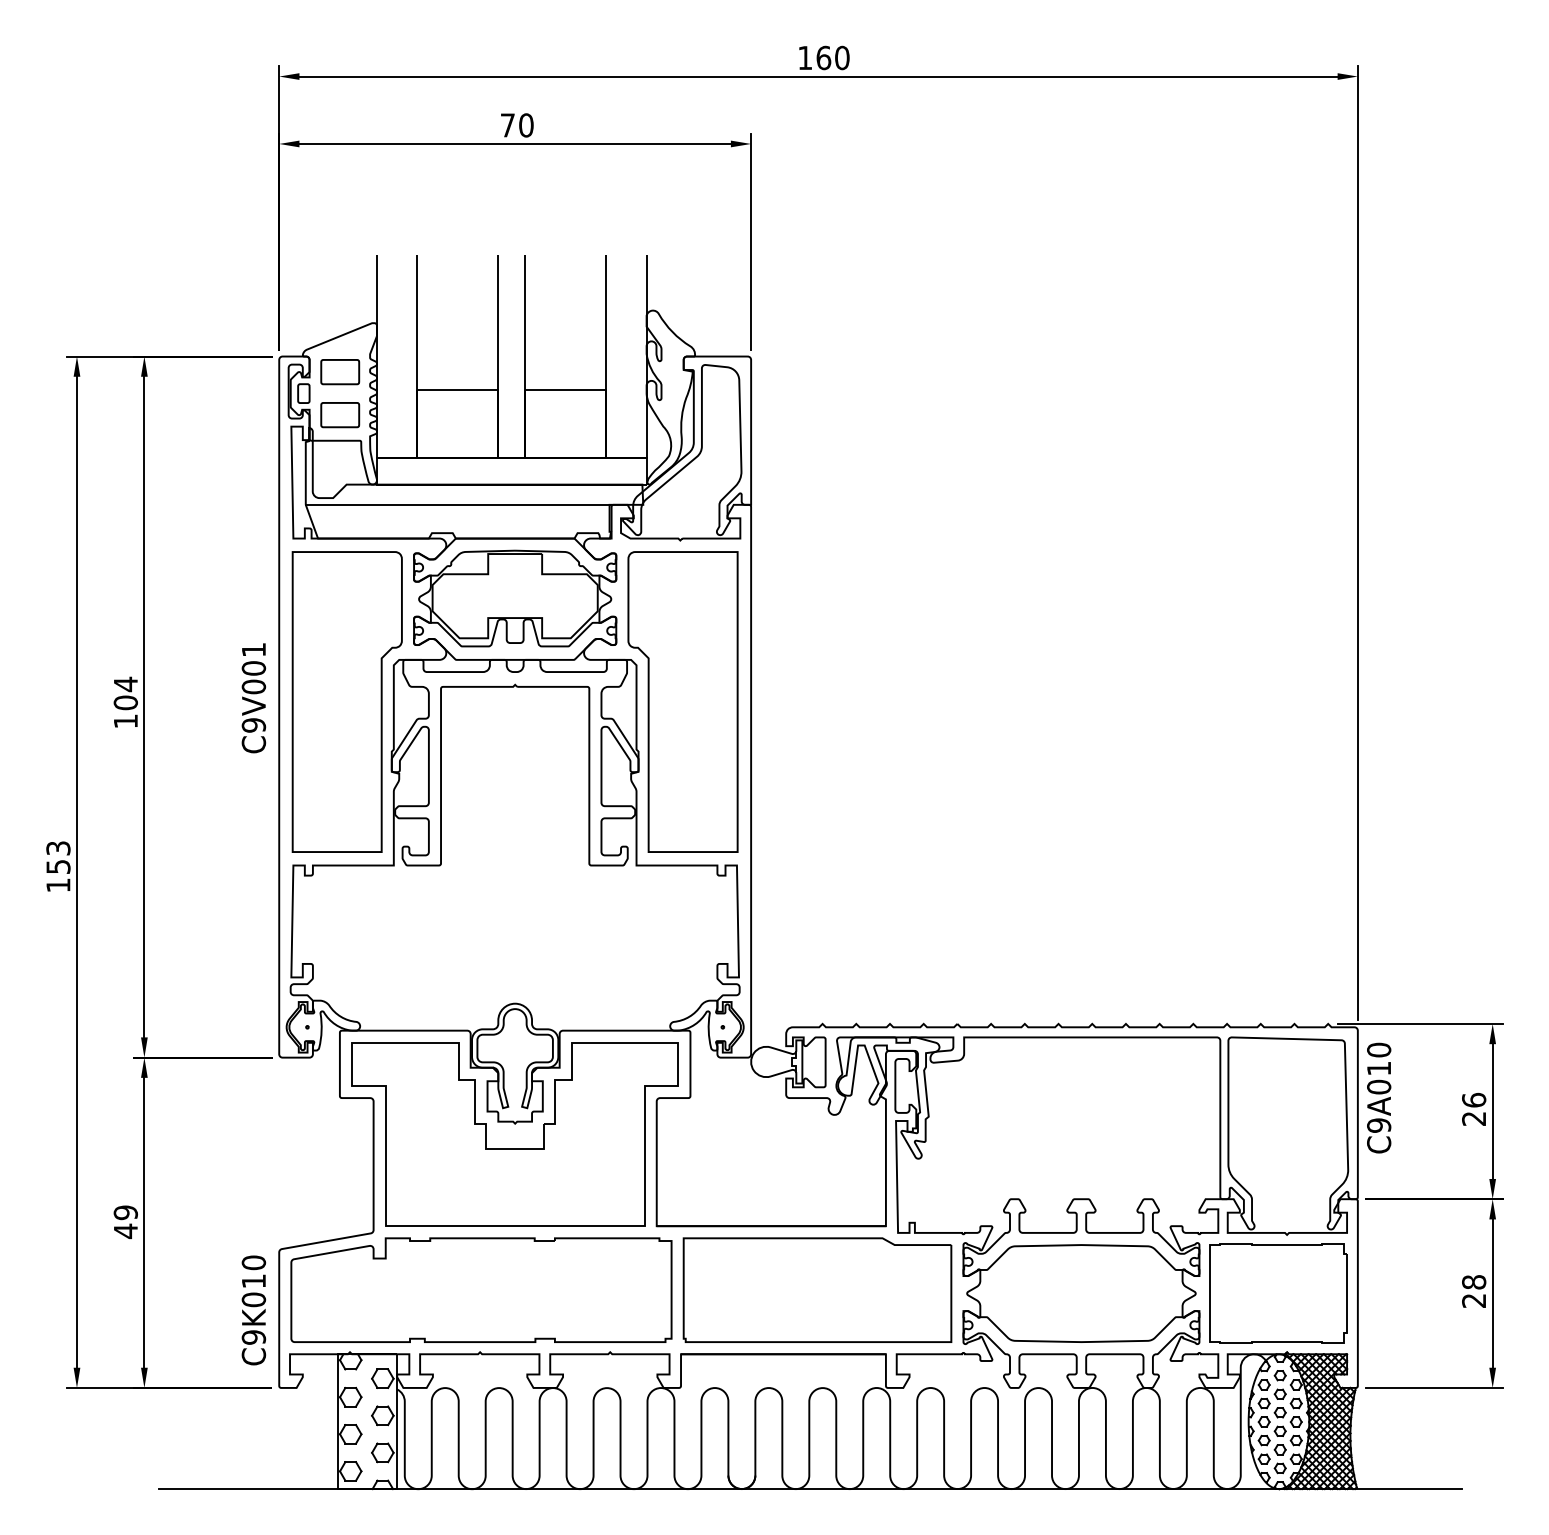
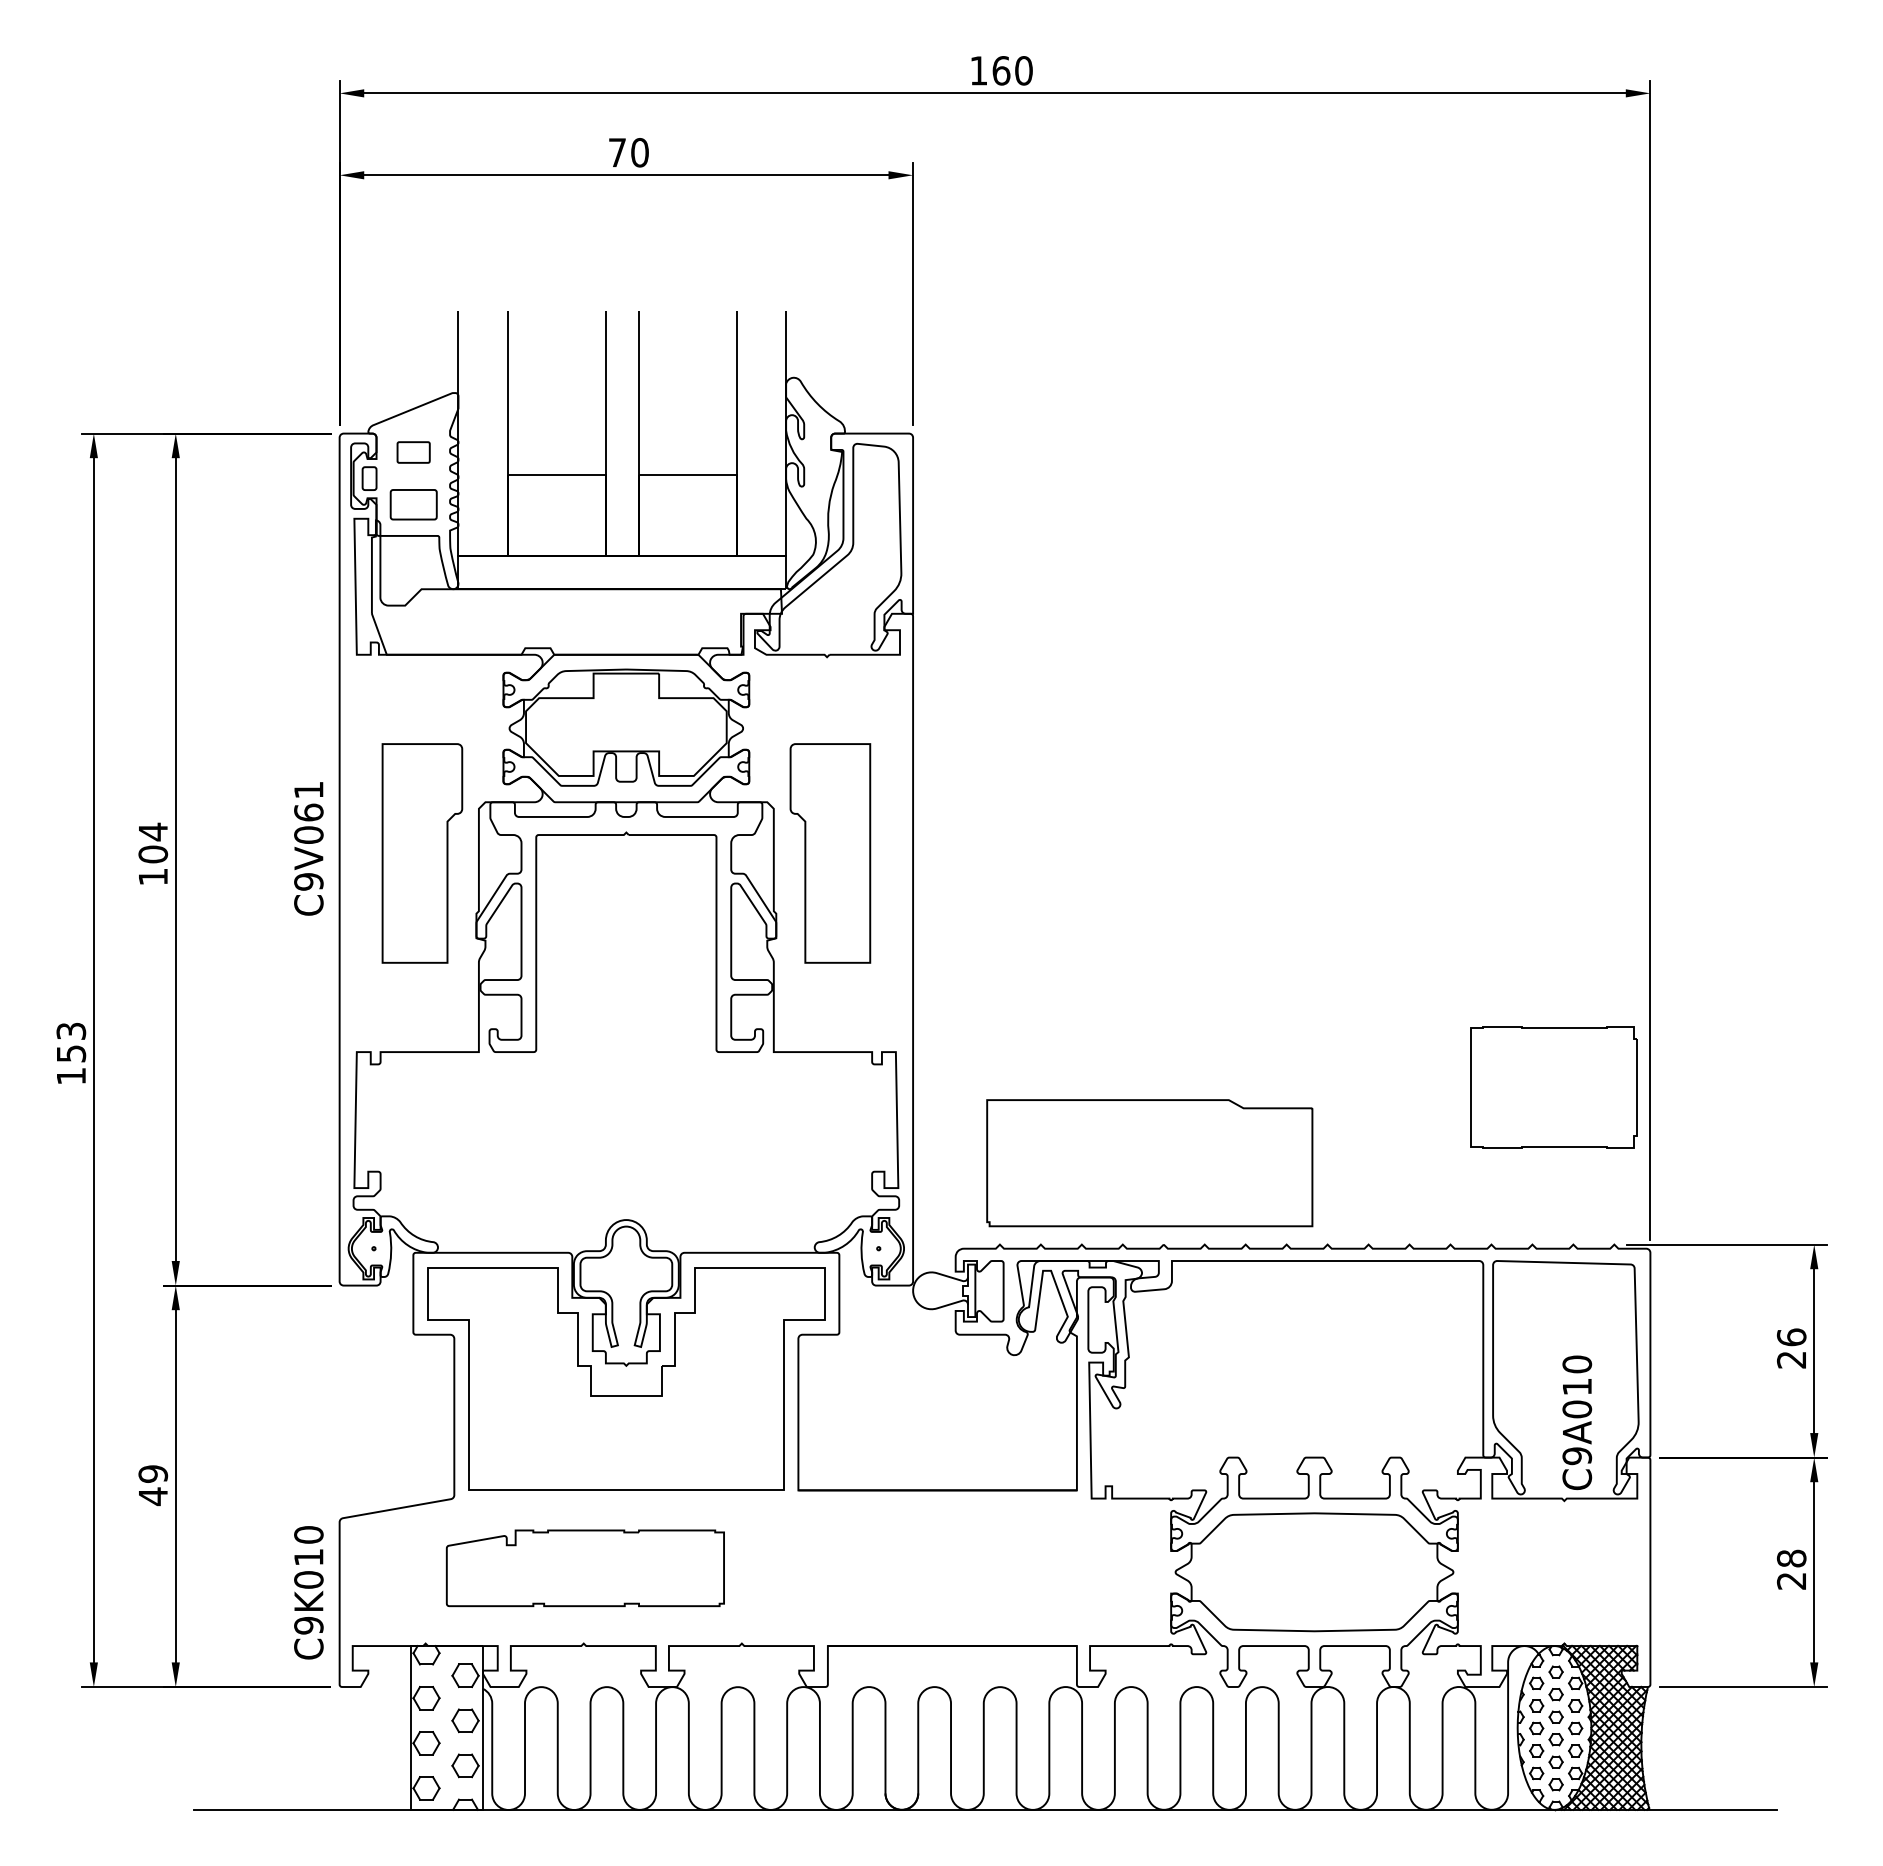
part: (340, 372) -> (413, 452), size x0.7
line: (457, 504) -> (556, 613), removed
text: (253, 668) -> (308, 812), C9V001 -> C9V061
part: (347, 702) -> (422, 853), size x0.6
part: (683, 702) -> (830, 853), size x0.6
text: (1379, 1097) -> (1577, 1422), moved
part: (481, 1290) -> (585, 1568), size x0.6
part: (817, 1290) -> (1149, 1163), moved
part: (1278, 1293) -> (1553, 1087), moved

